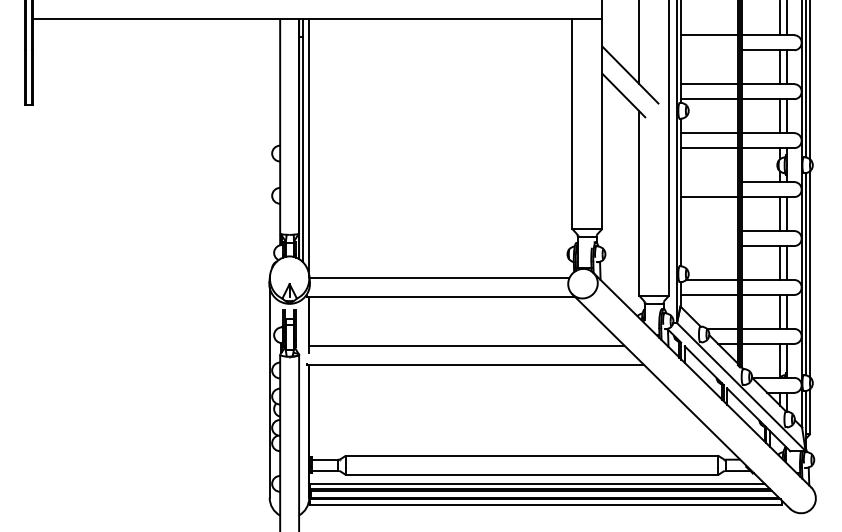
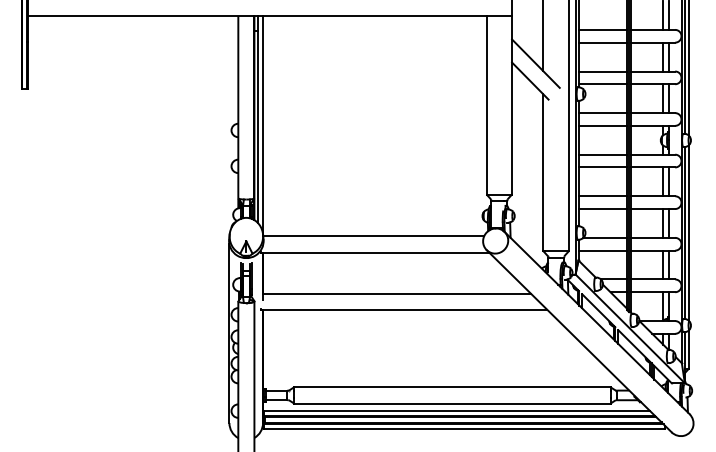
line: (708, 50) -> (602, 42), added
line: (708, 182) -> (602, 155), added
line: (708, 231) -> (602, 196), added
line: (708, 246) -> (602, 209), added

